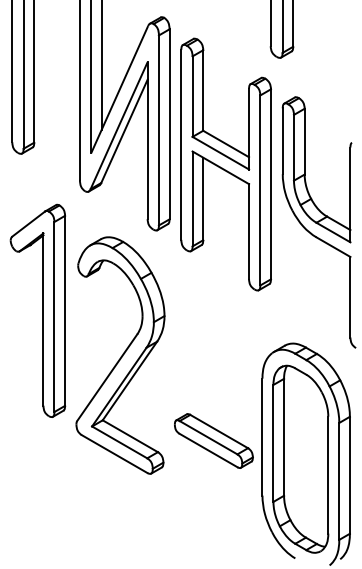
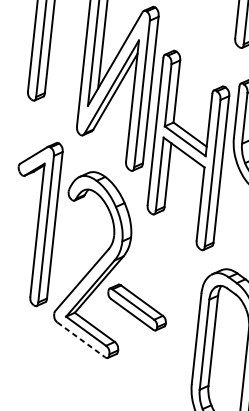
part: (225, 164) -> (187, 150), moved
part: (213, 440) -> (136, 307), moved
line: (114, 454) -> (81, 340), solid -> dashed

